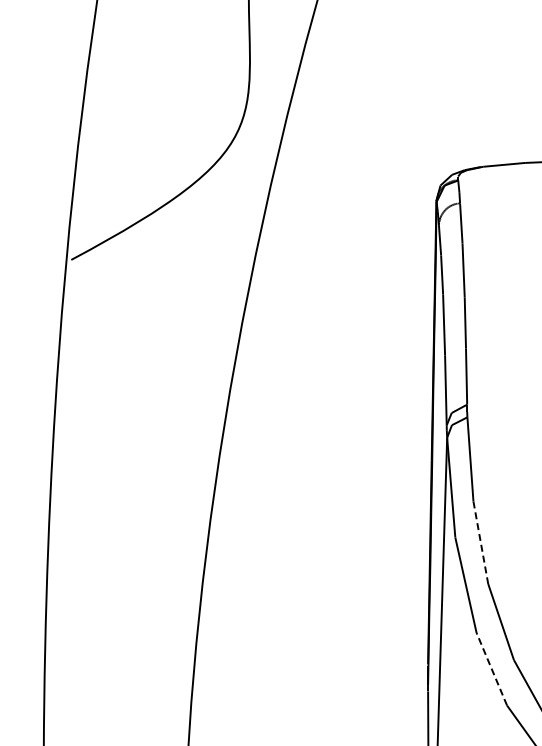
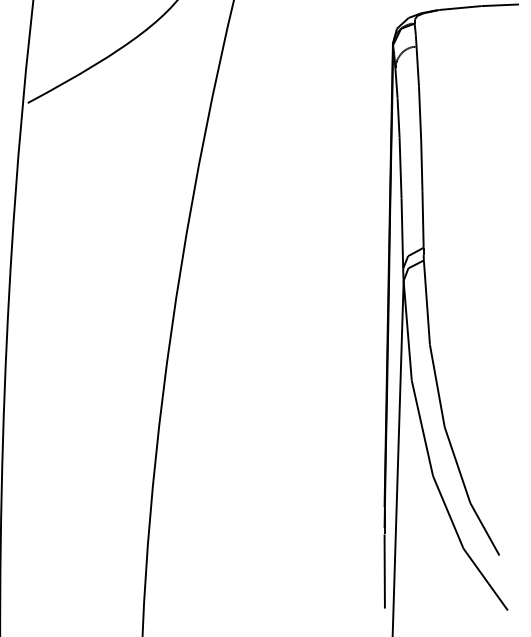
line: (480, 542) -> (436, 385), dashed -> solid
line: (491, 668) -> (447, 511), dashed -> solid

